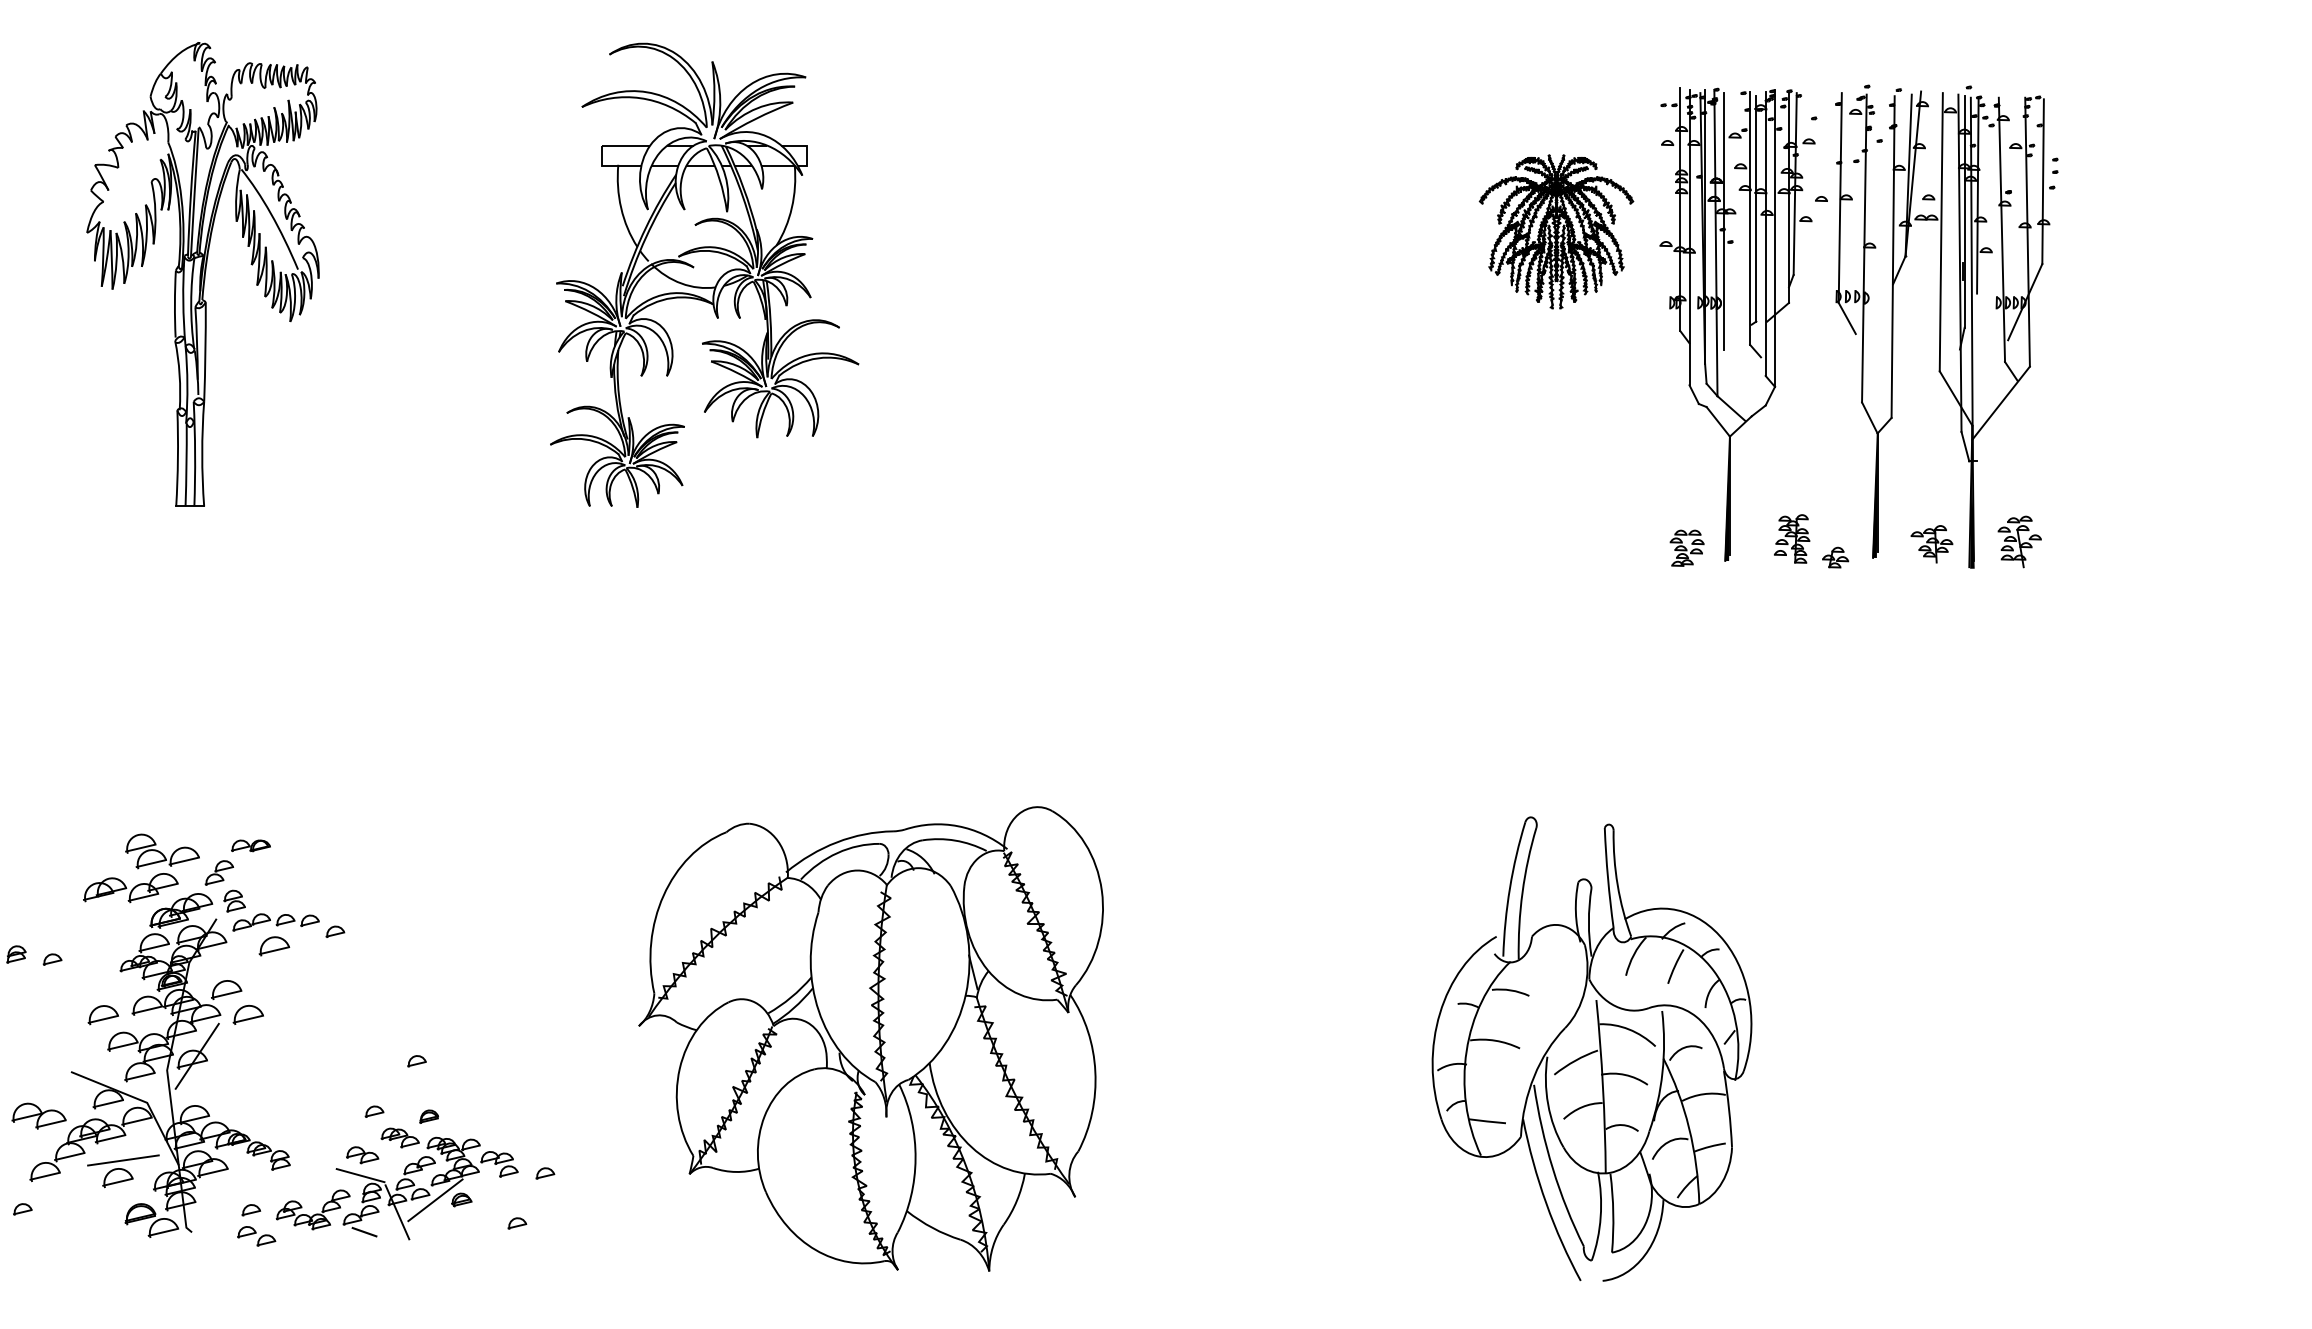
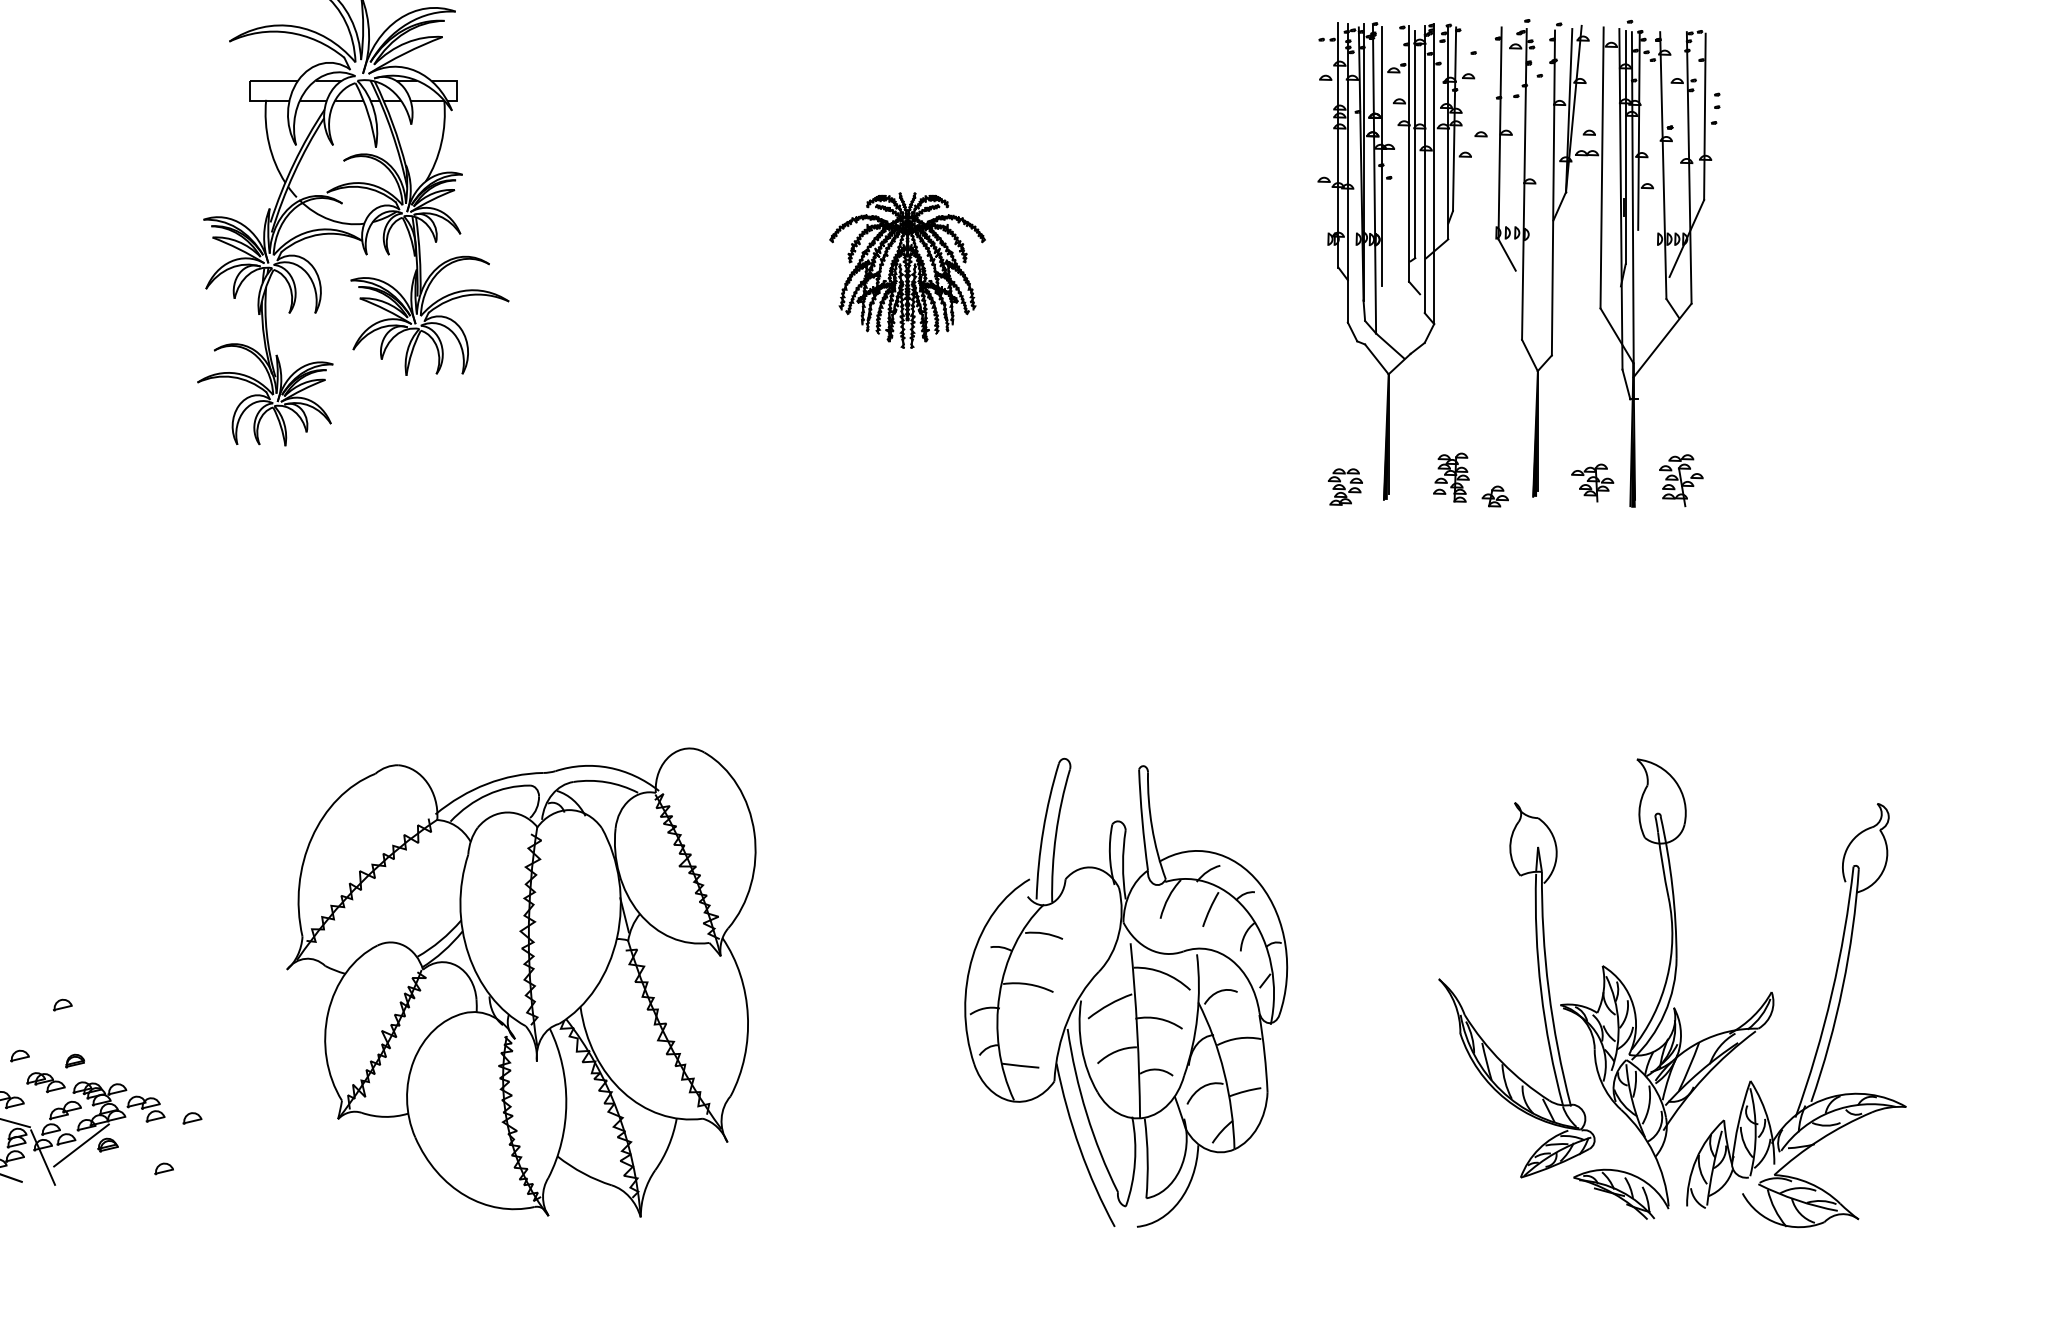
part: (1556, 231) -> (907, 270), moved
part: (1591, 1048) -> (1125, 992), moved
part: (2010, 1049) -> (1671, 993), added

